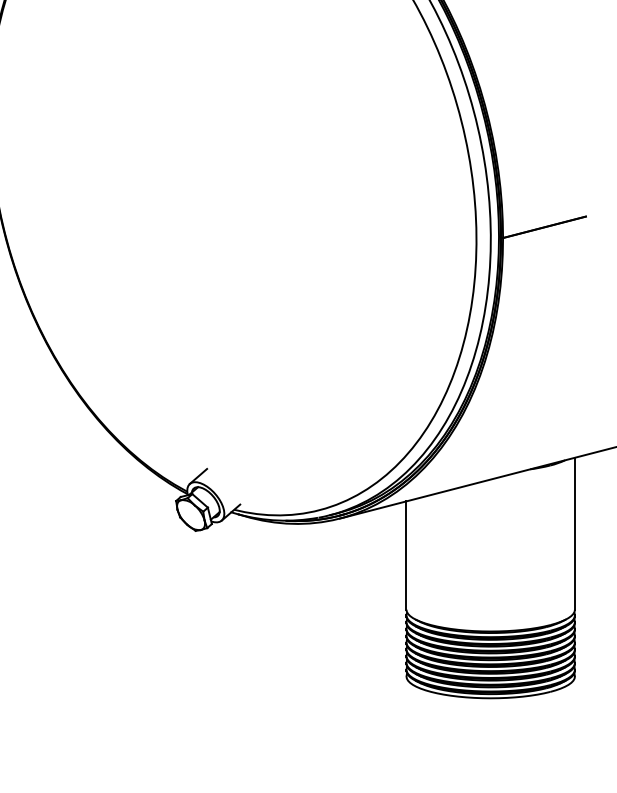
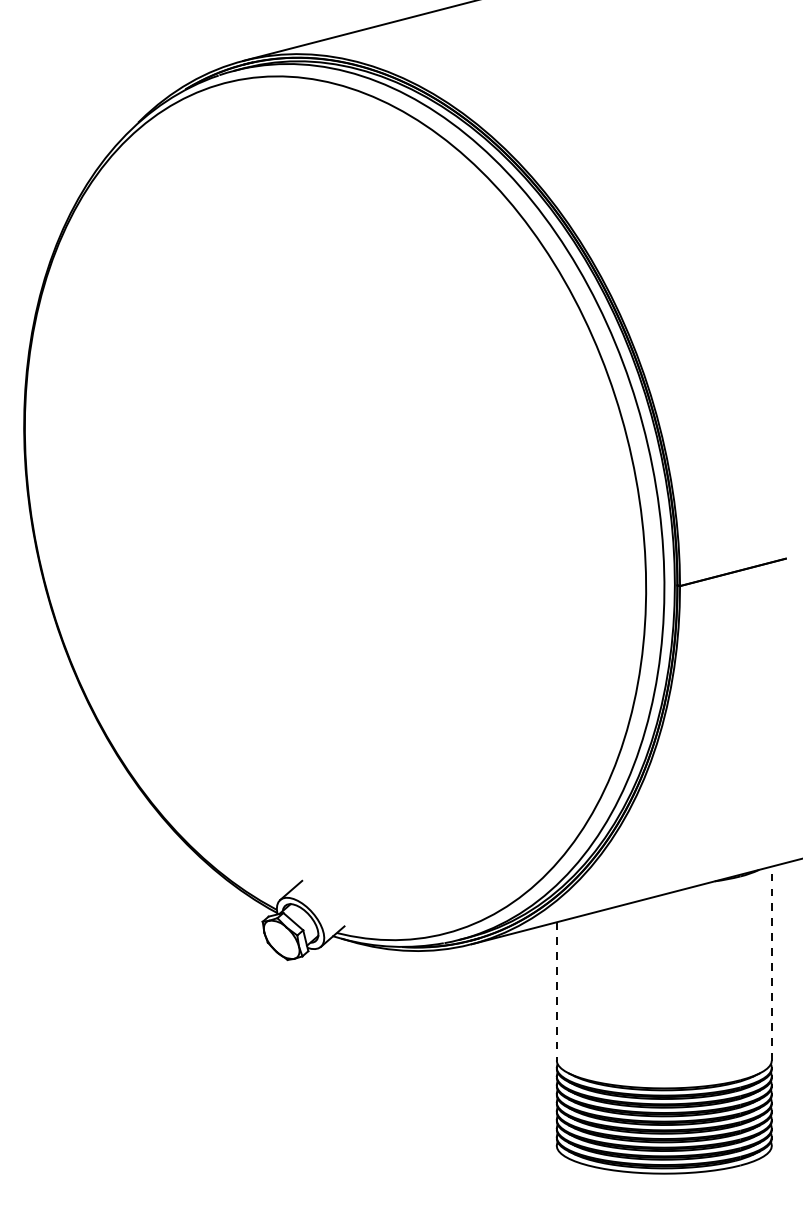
line: (574, 533) -> (771, 963), solid -> dashed
line: (406, 555) -> (556, 991), solid -> dashed

